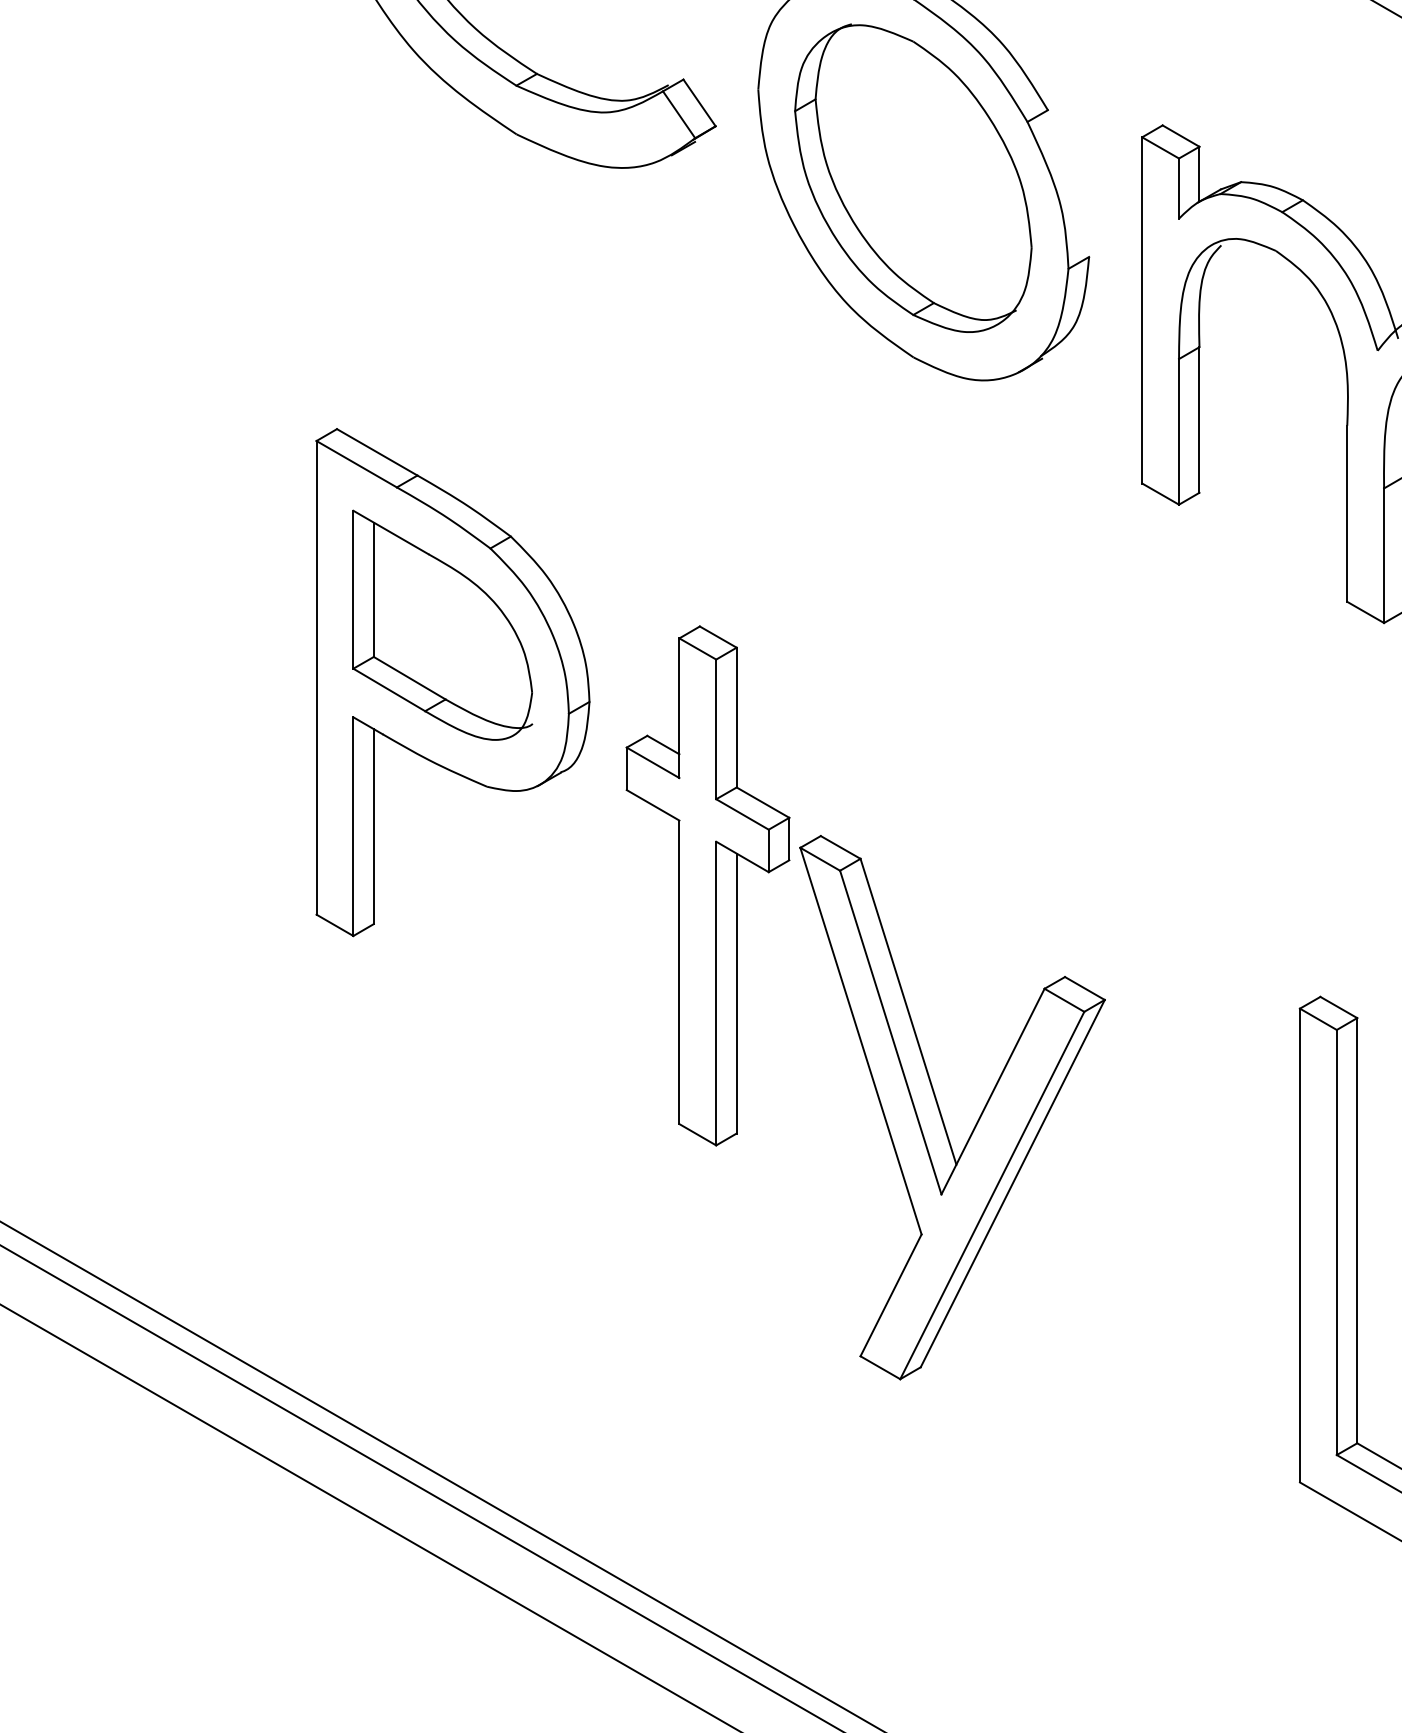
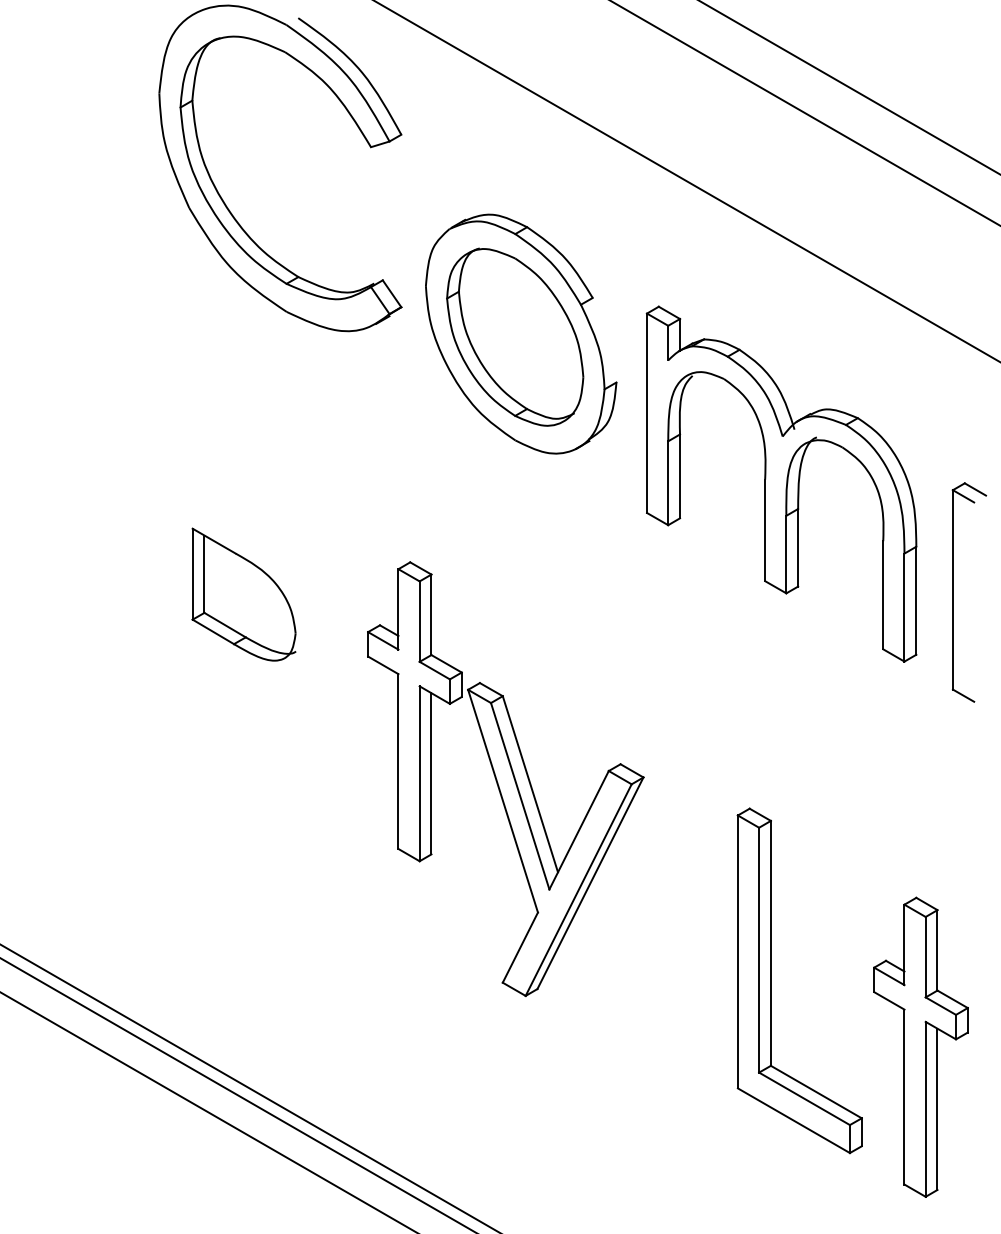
part: (452, 682) -> (249, 627), removed
part: (865, 1003) -> (505, 779), moved

